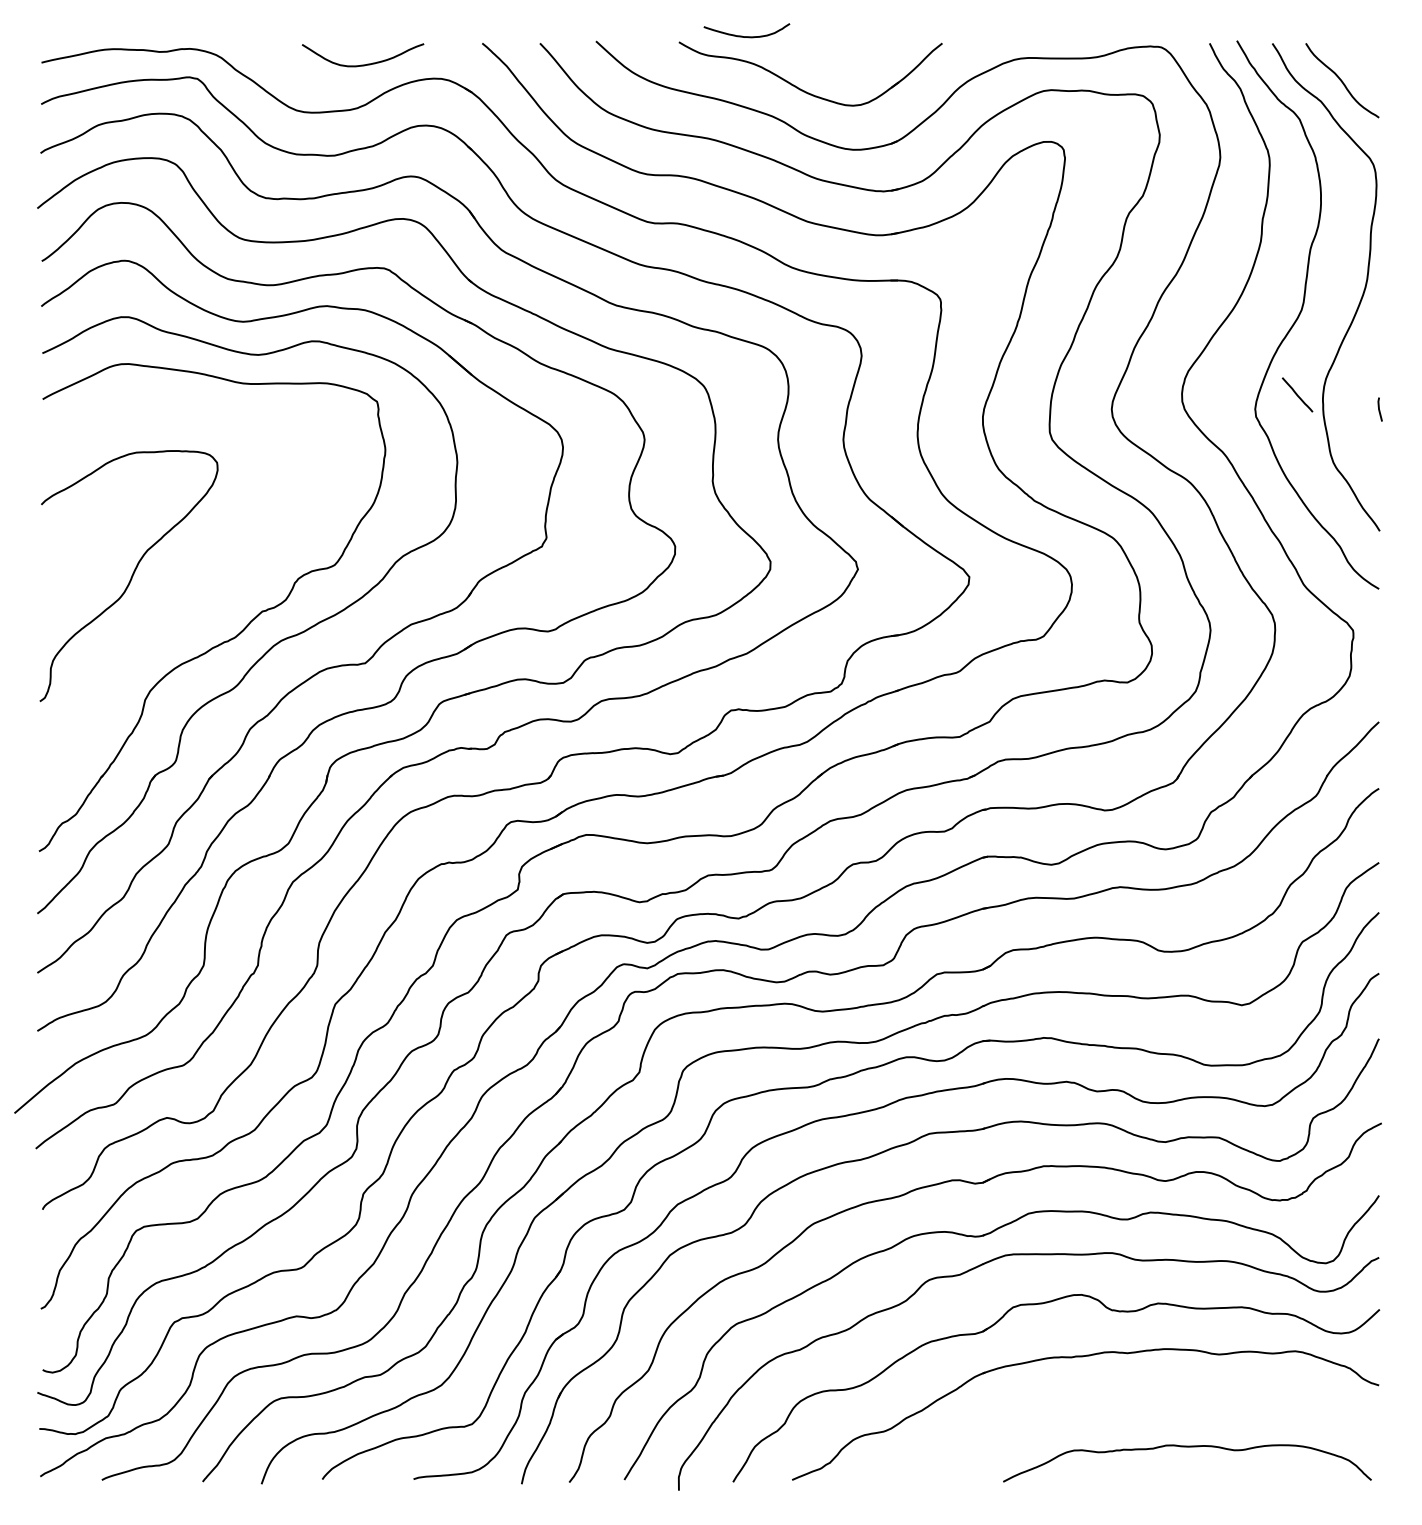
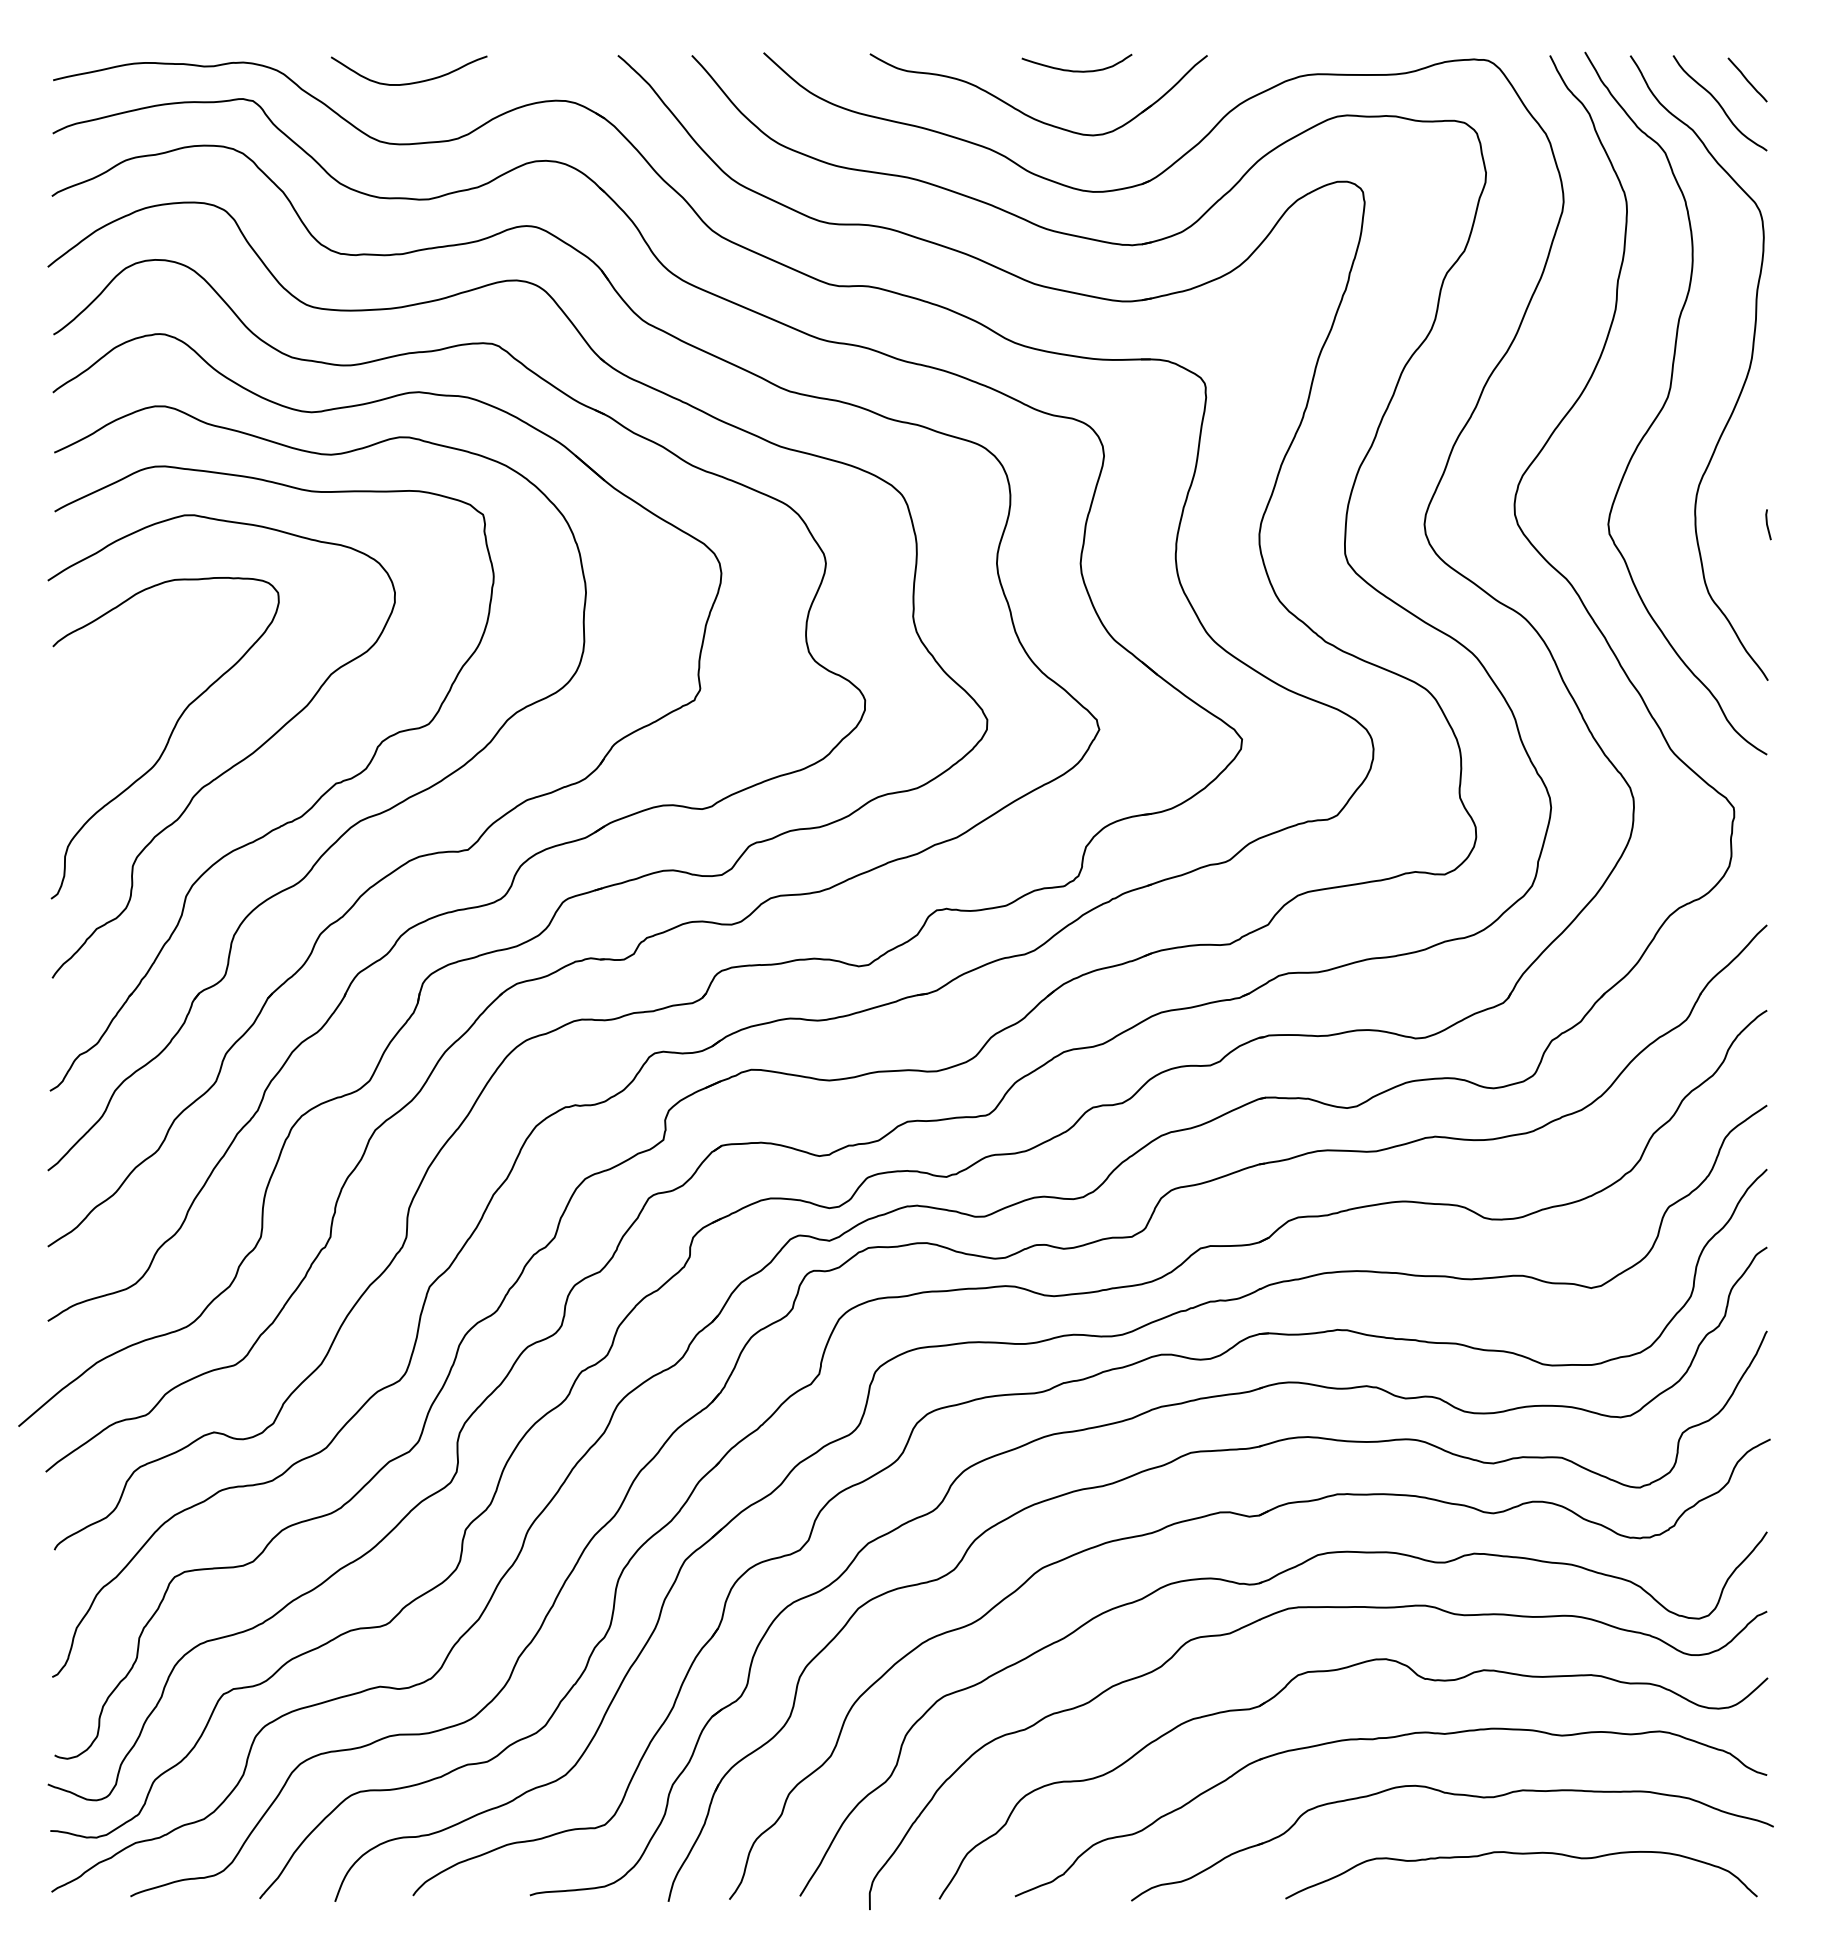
curve: (746, 36) -> (1076, 70), moved
curve: (364, 64) -> (410, 82), moved
line: (1297, 394) -> (1747, 79), moved
curve: (181, 597) -> (232, 765), added
part: (1134, 1401) -> (1453, 1795), added

